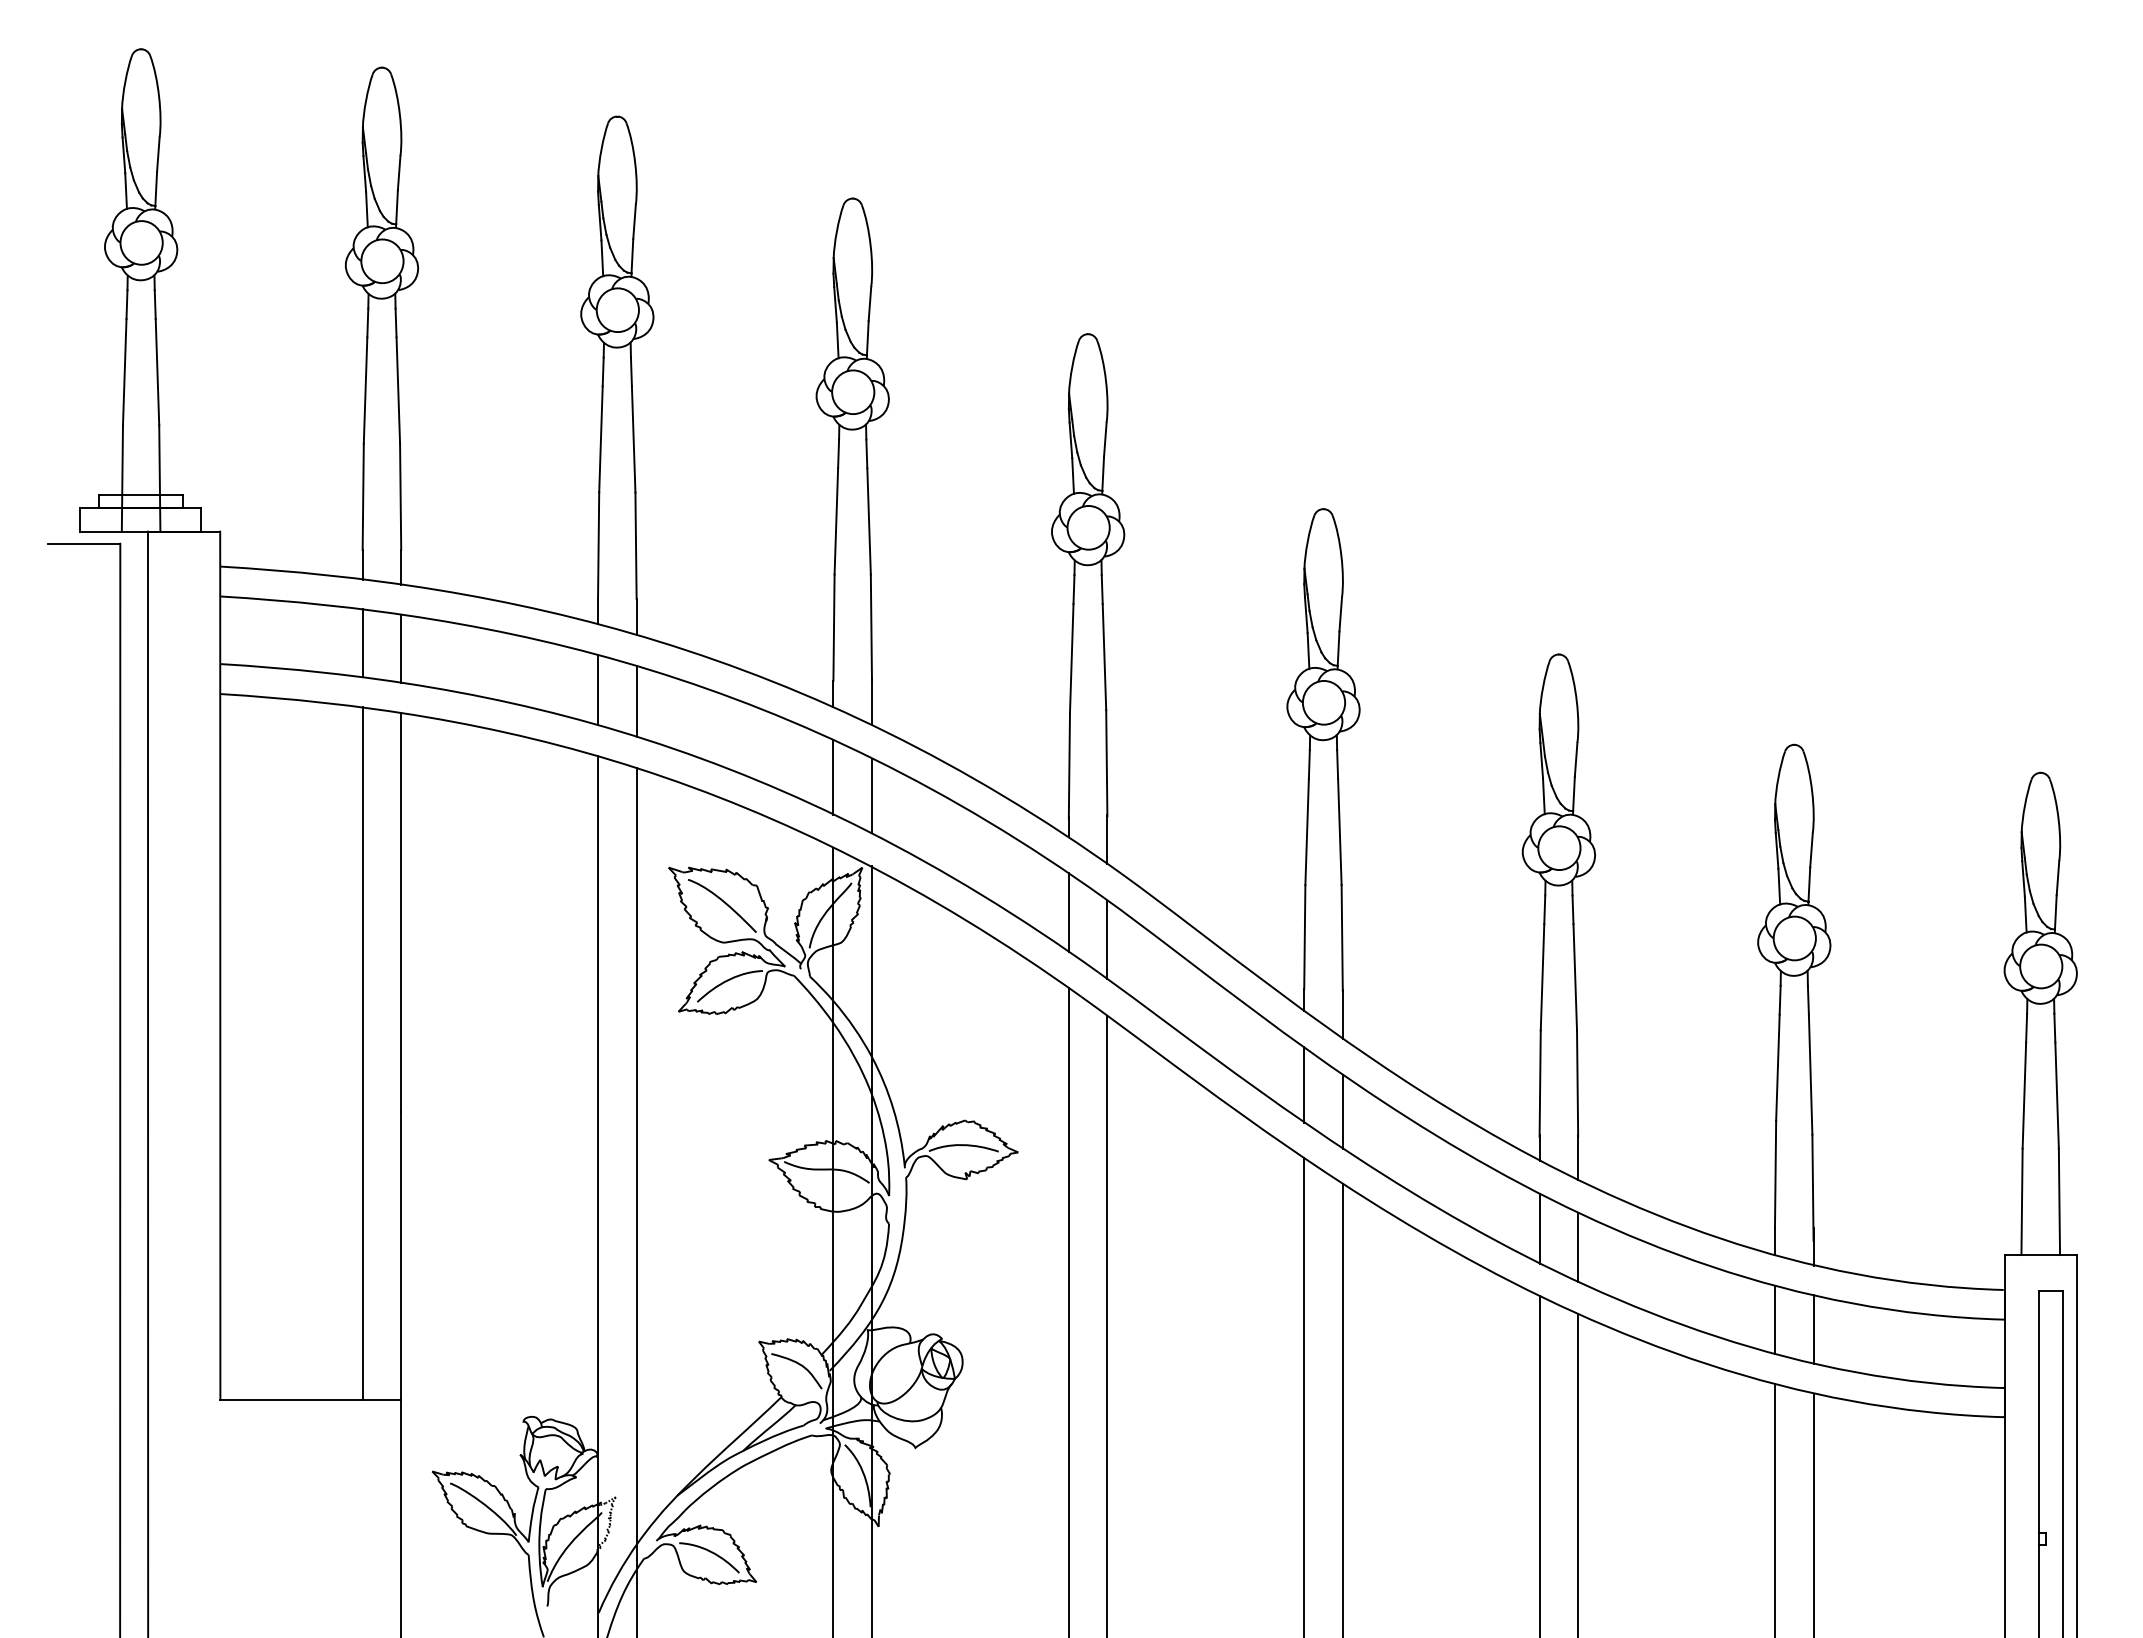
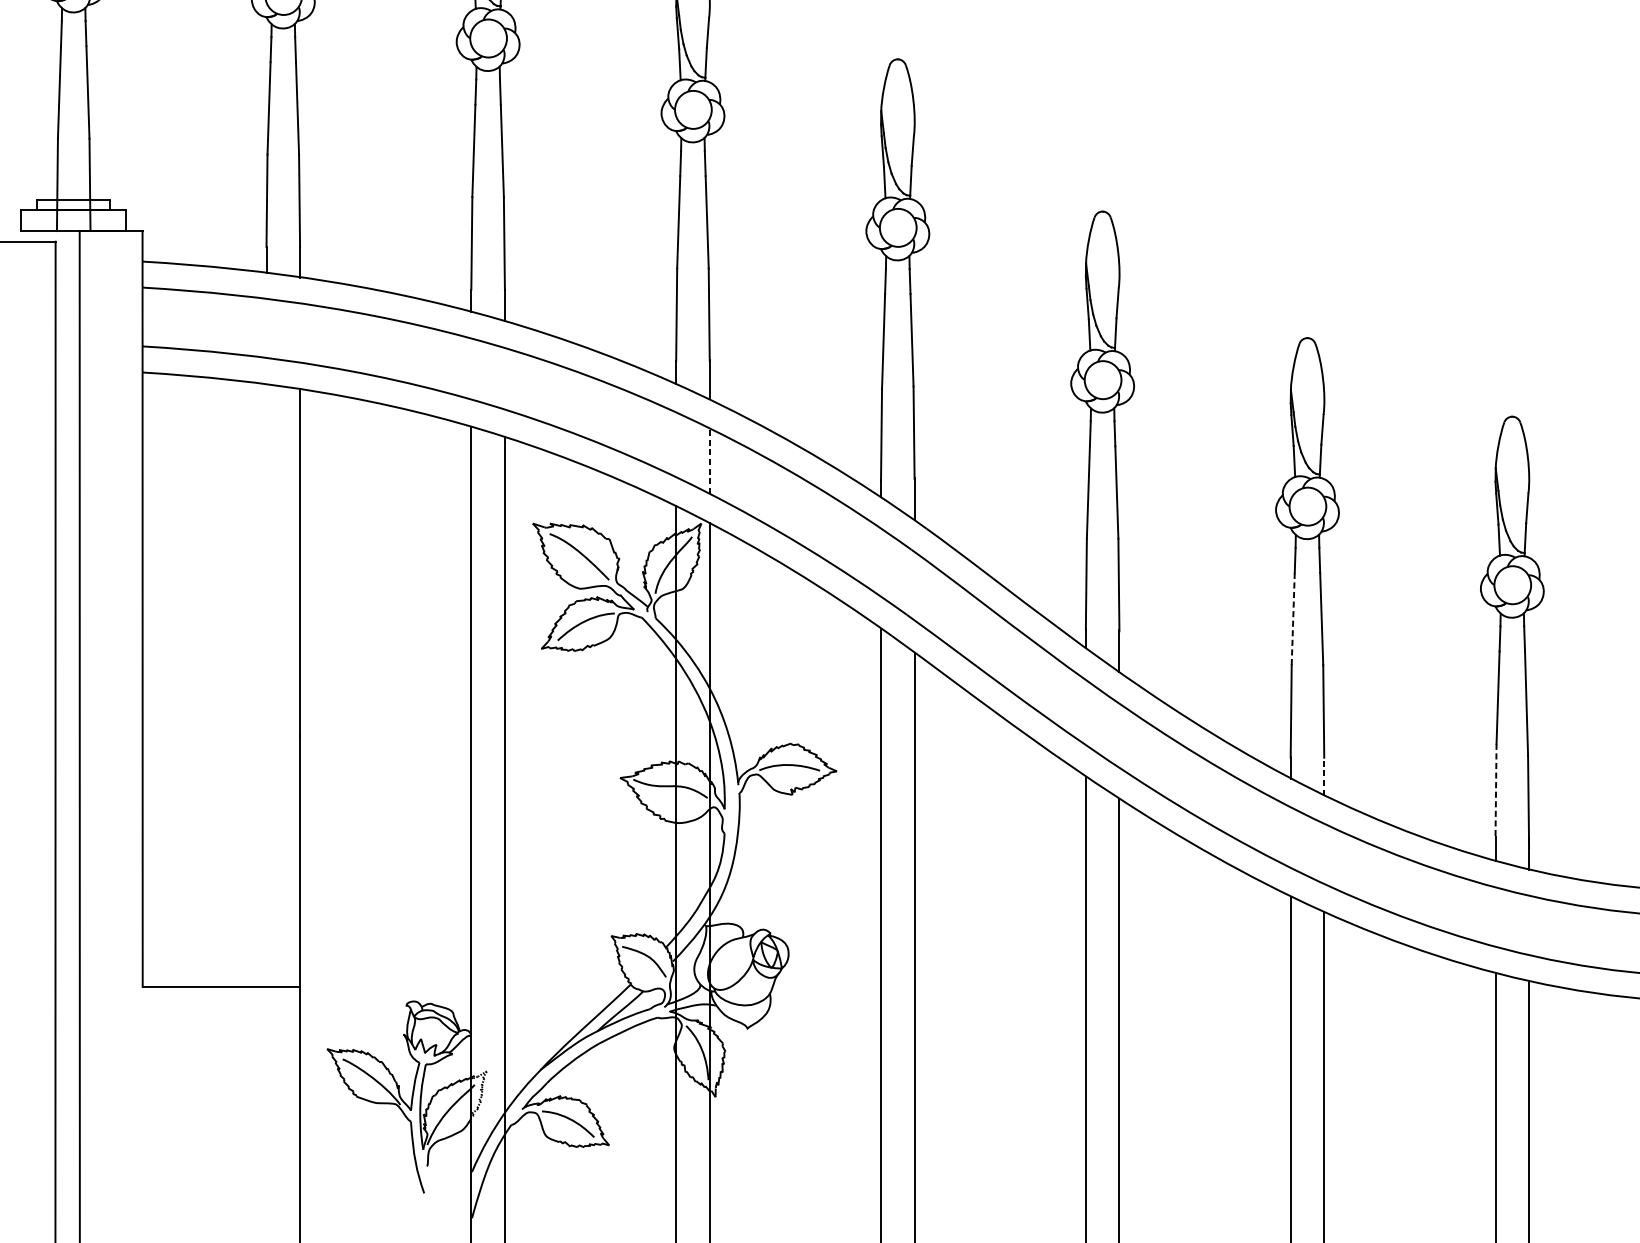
line: (362, 643) -> (266, 328), removed
line: (401, 648) -> (300, 332), removed
line: (598, 689) -> (471, 368), removed
line: (636, 700) -> (504, 378), removed
line: (833, 777) -> (676, 445), removed
line: (872, 795) -> (710, 460), solid -> dashed
line: (1068, 912) -> (880, 562), removed
line: (1107, 940) -> (914, 586), removed
line: (1542, 977) -> (1293, 619), solid -> dashed
line: (362, 1053) -> (266, 685), removed
line: (1304, 1084) -> (1086, 712), removed
line: (1342, 1111) -> (1119, 735), removed
line: (1578, 1157) -> (1324, 775), solid -> dashed
line: (1775, 1174) -> (1495, 790), solid -> dashed
line: (1539, 1228) -> (1290, 837), removed
line: (1578, 1247) -> (1324, 854), removed
line: (1774, 1319) -> (1495, 916), removed
line: (1813, 1329) -> (1529, 925), removed

